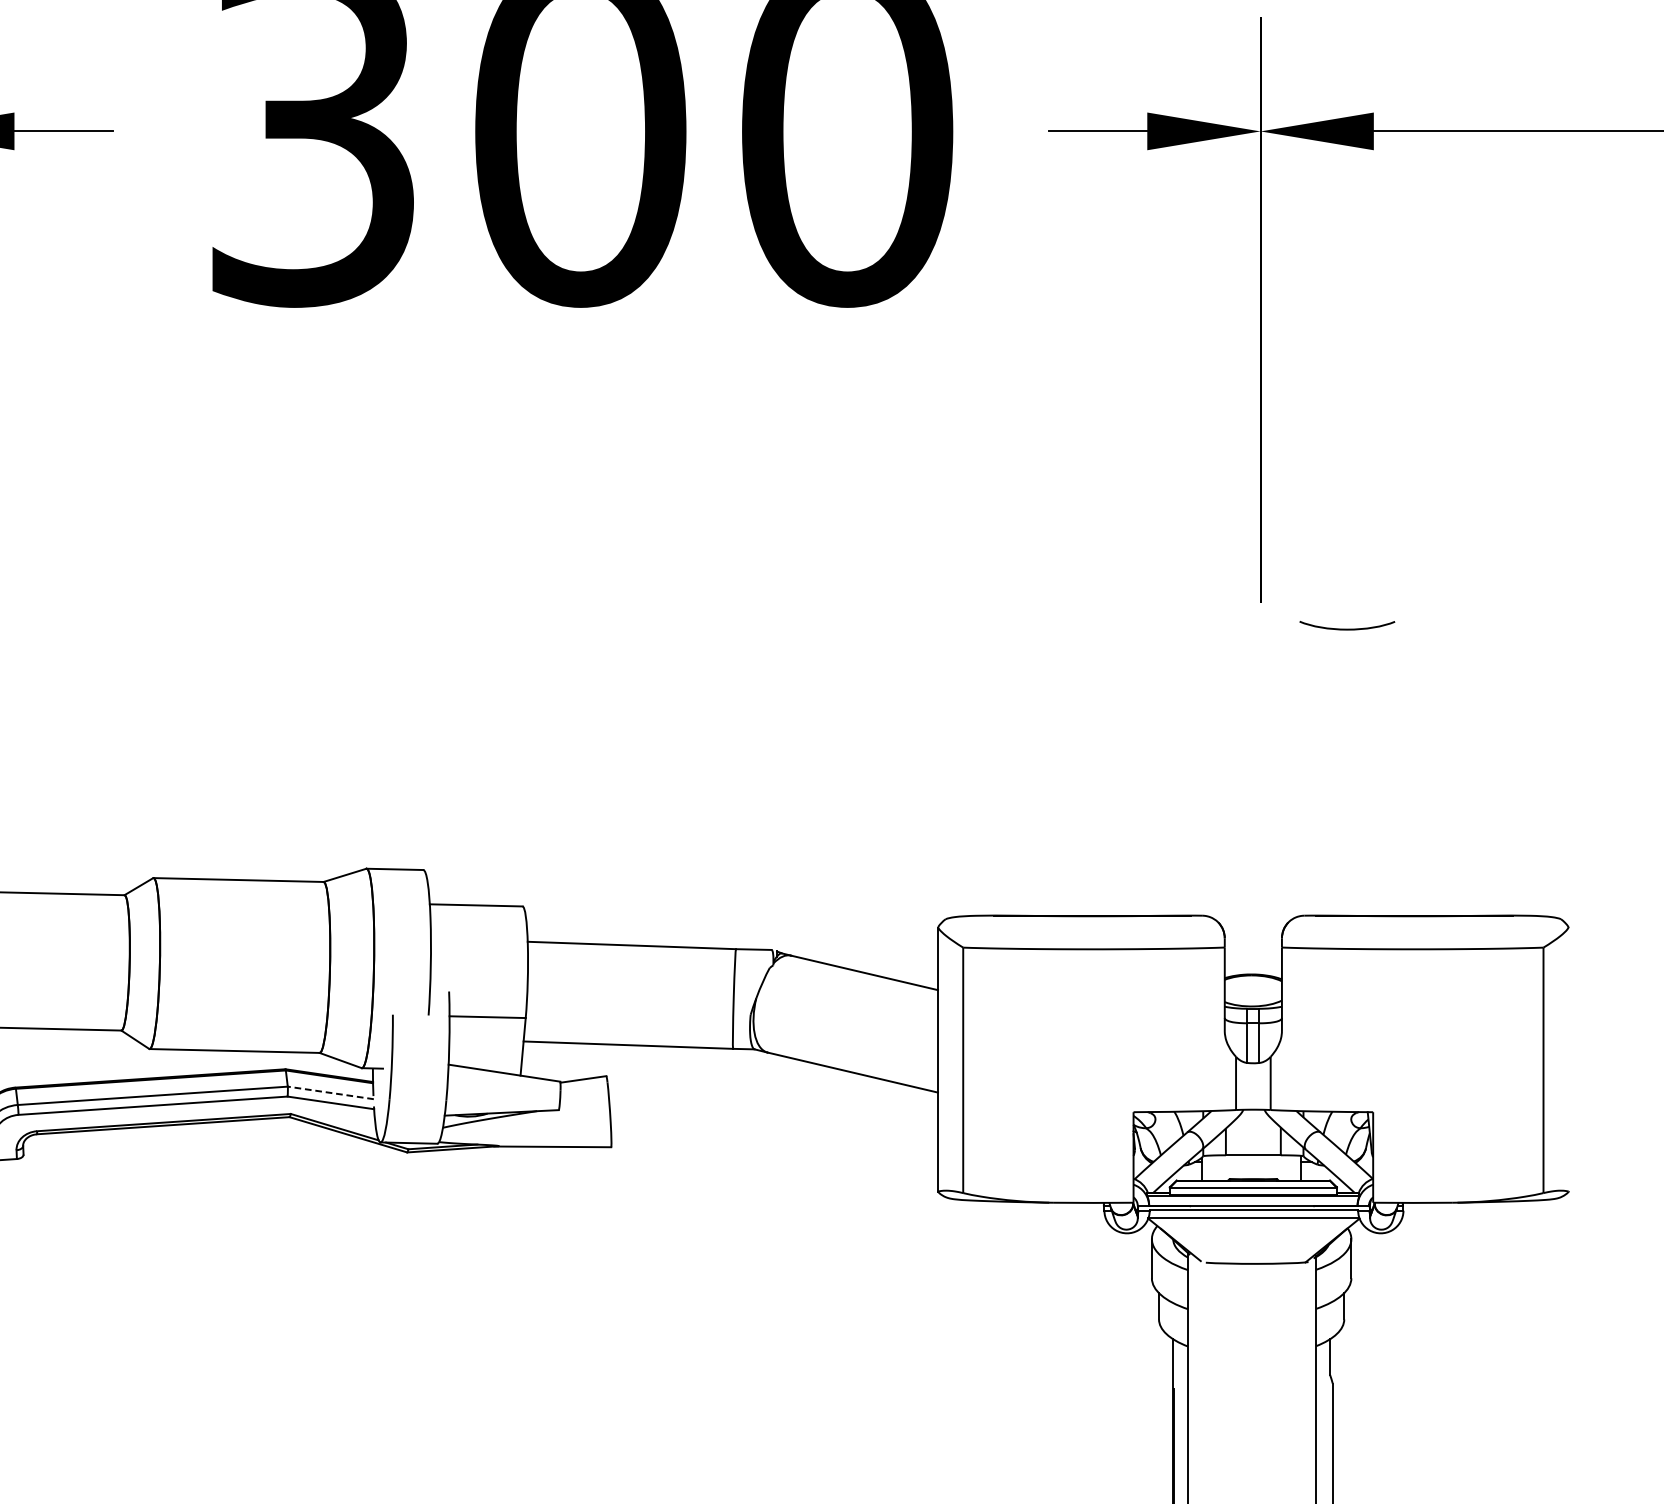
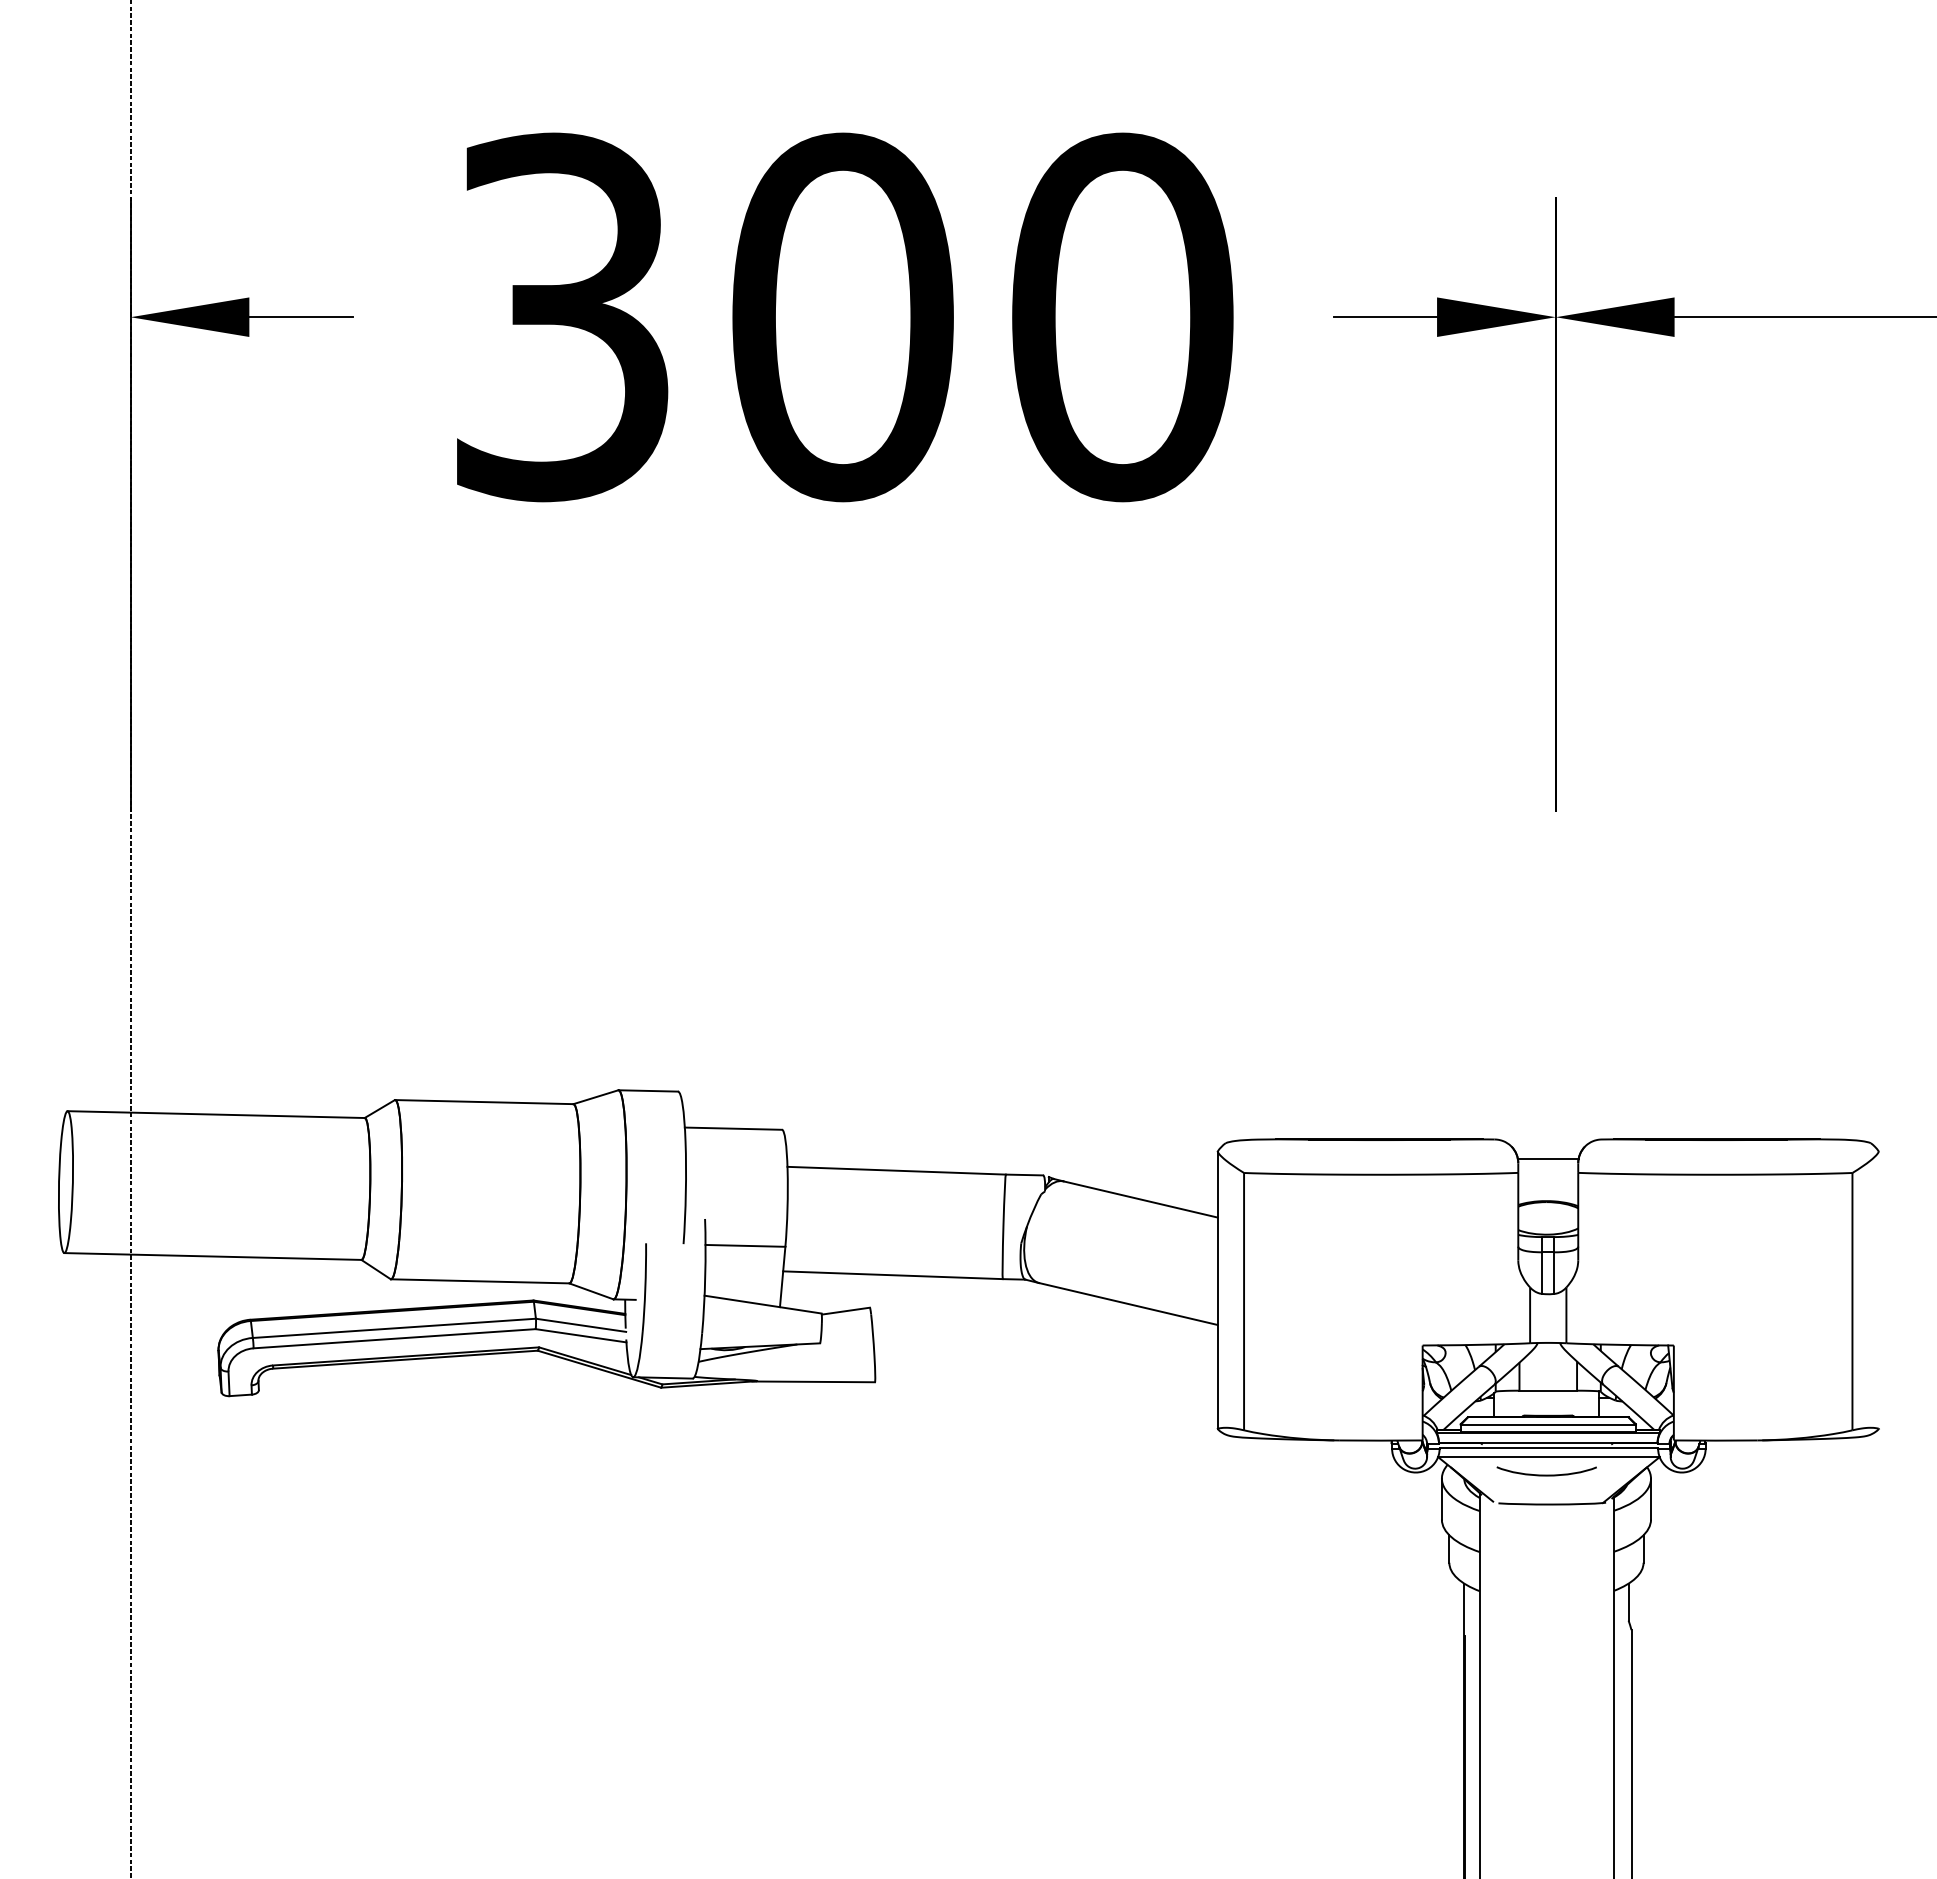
curve: (1347, 628) -> (1546, 1474), moved
line: (1252, 933) -> (1547, 1158), added
line: (331, 1093) -> (581, 1325), dashed -> solid

